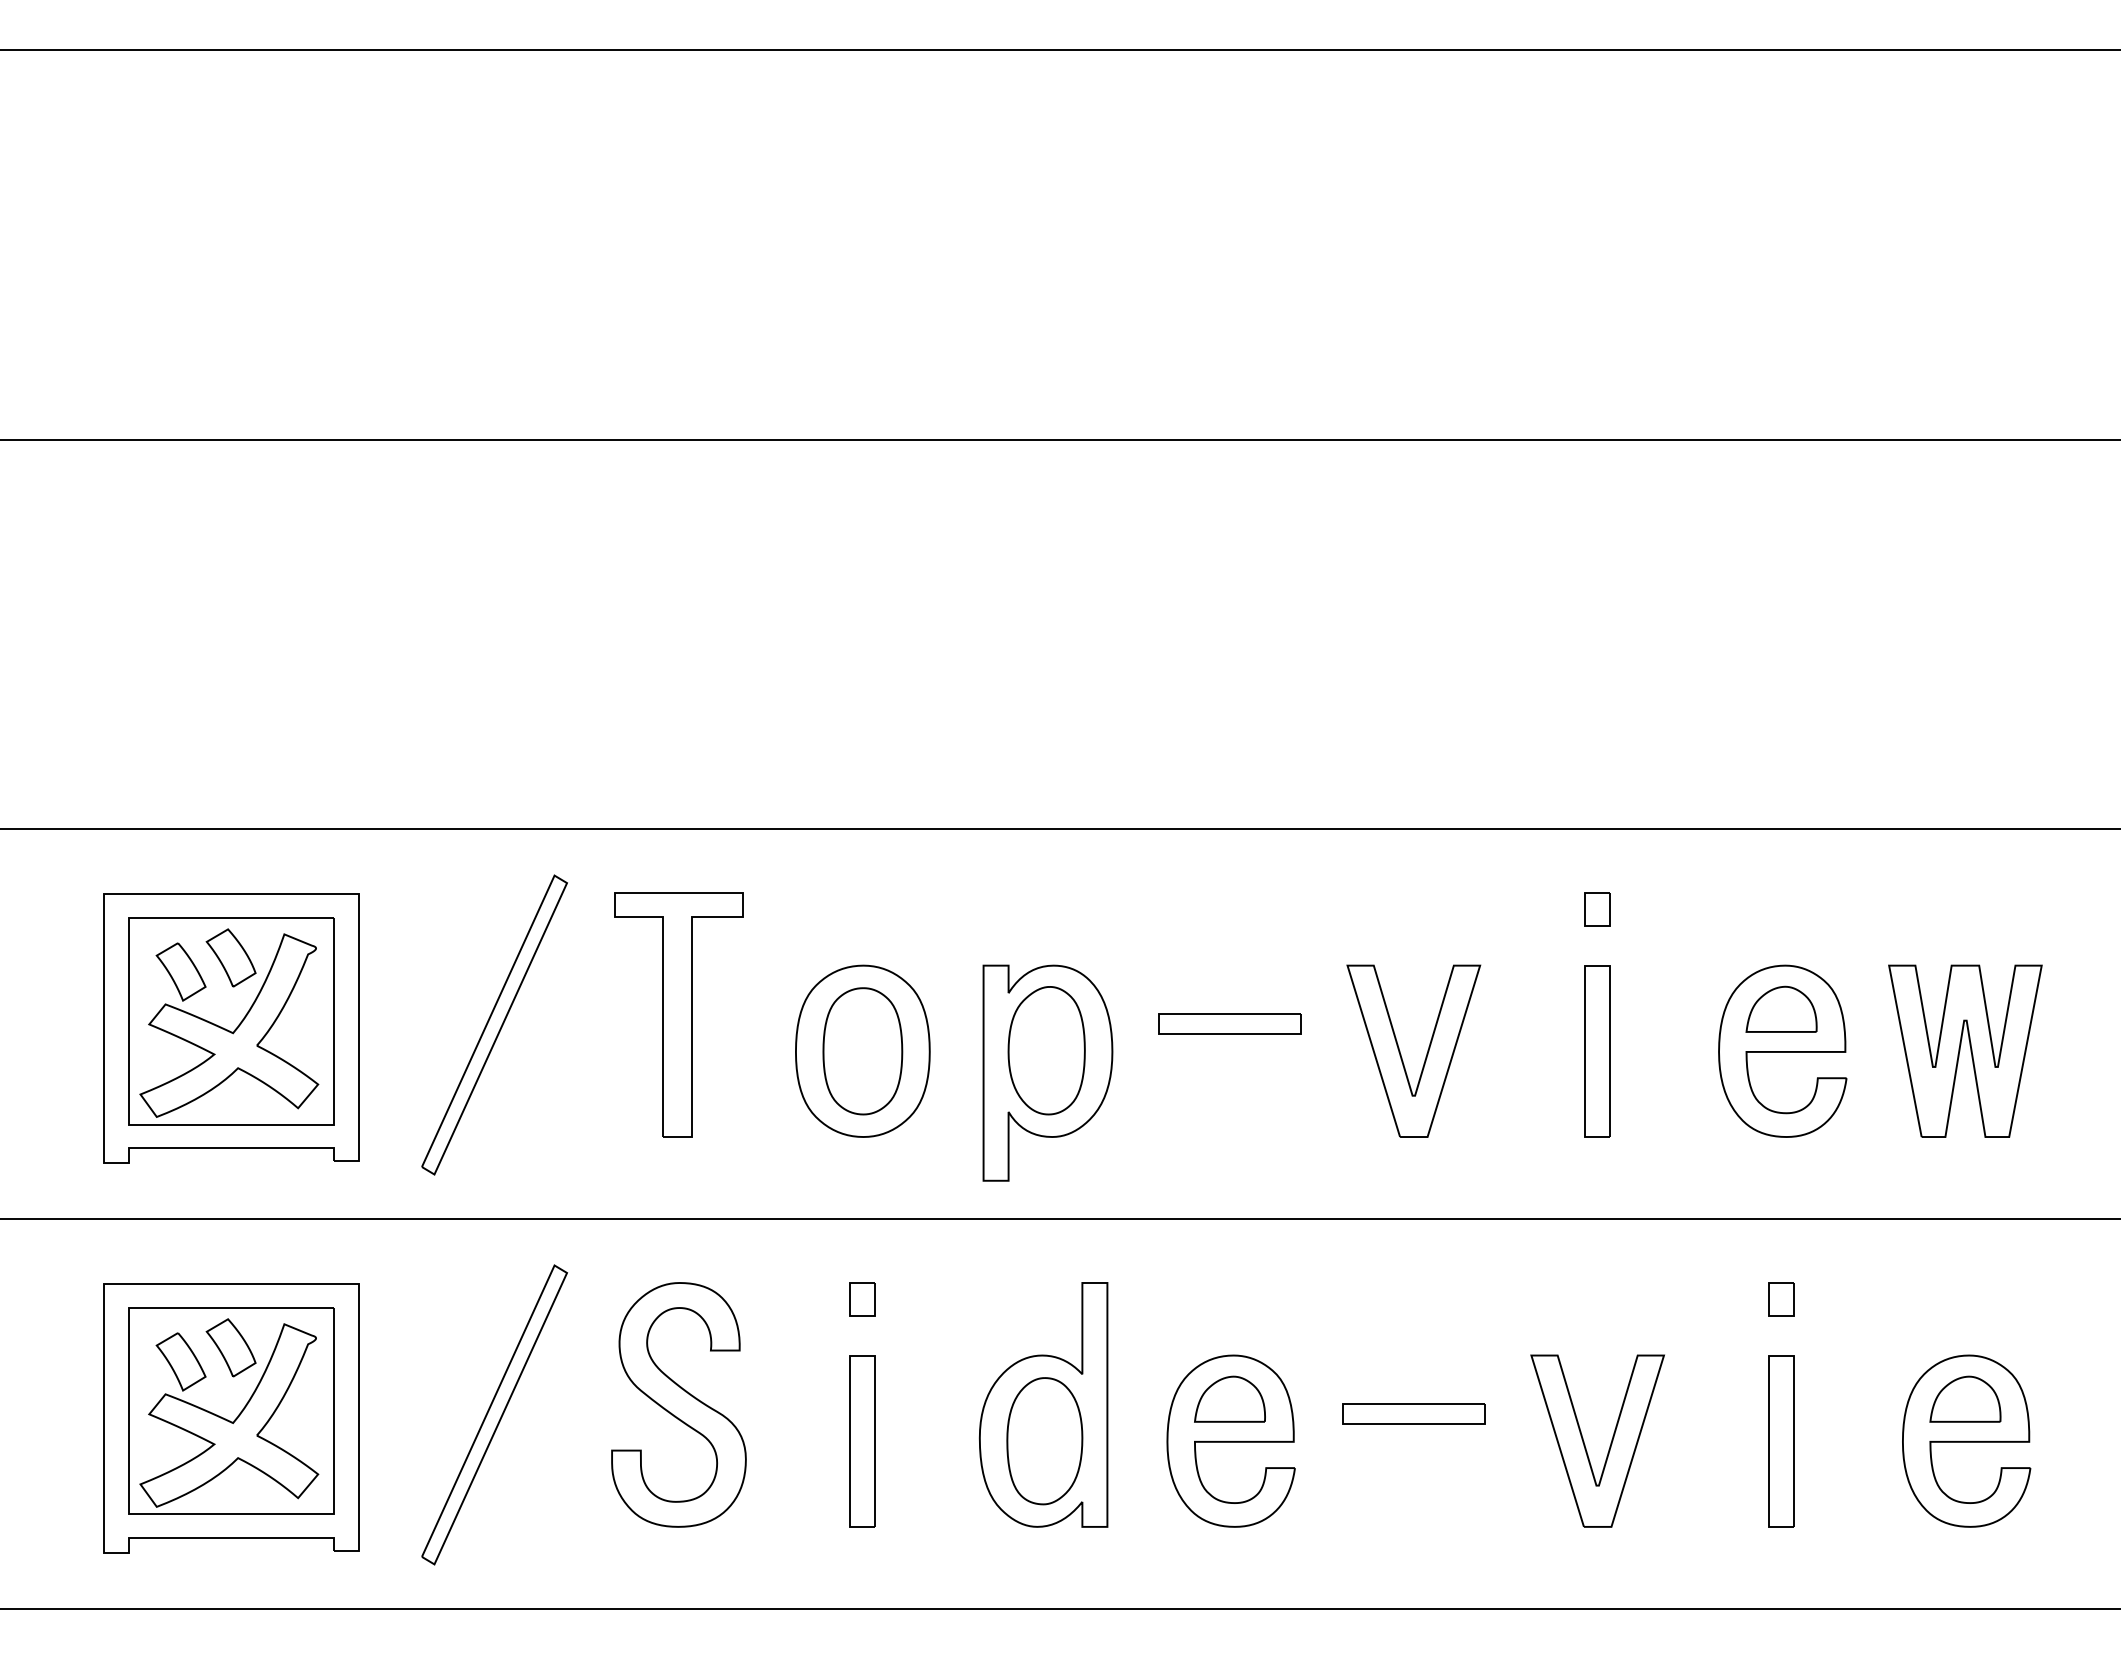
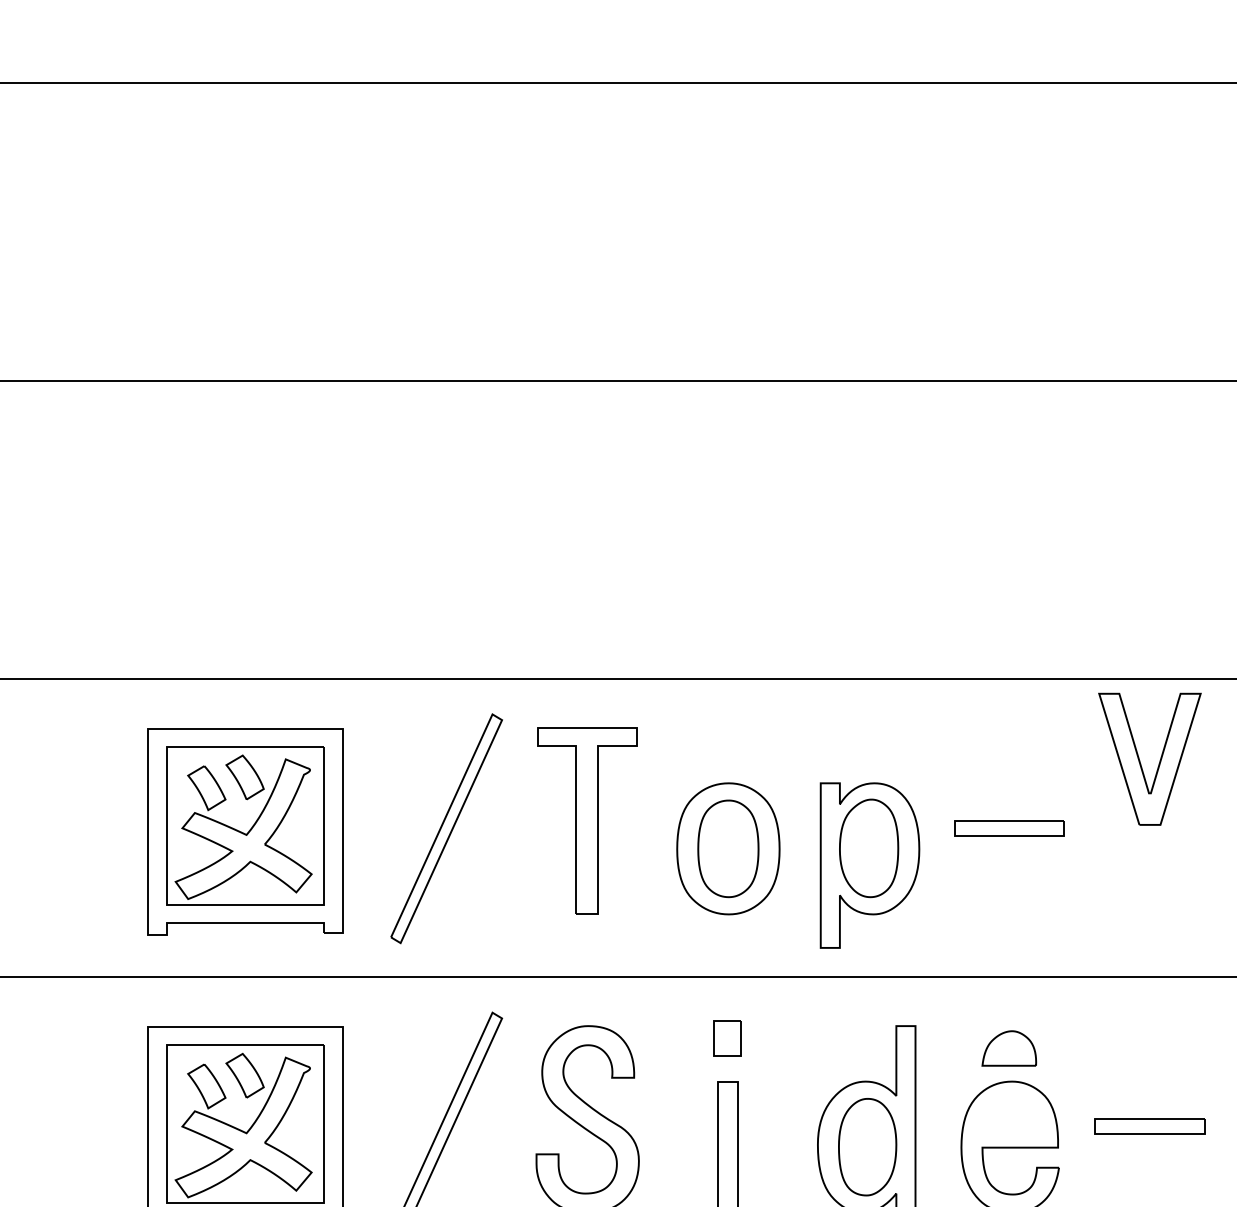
part: (1401, 1054) -> (1140, 761), moved
part: (862, 1299) -> (728, 1038), size x1.4
part: (1229, 1398) -> (1008, 1047), moved

